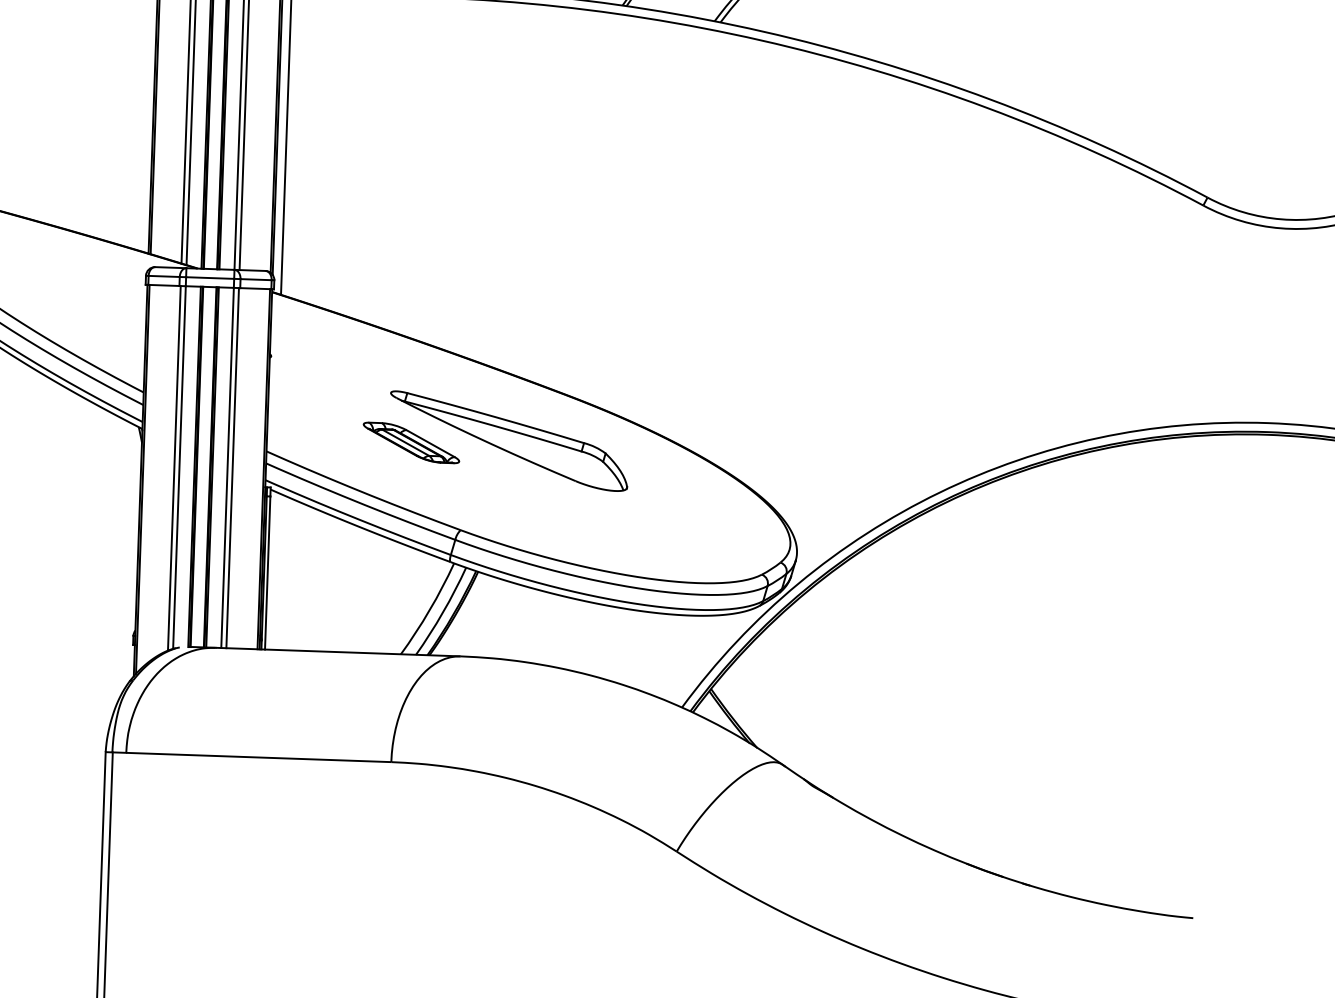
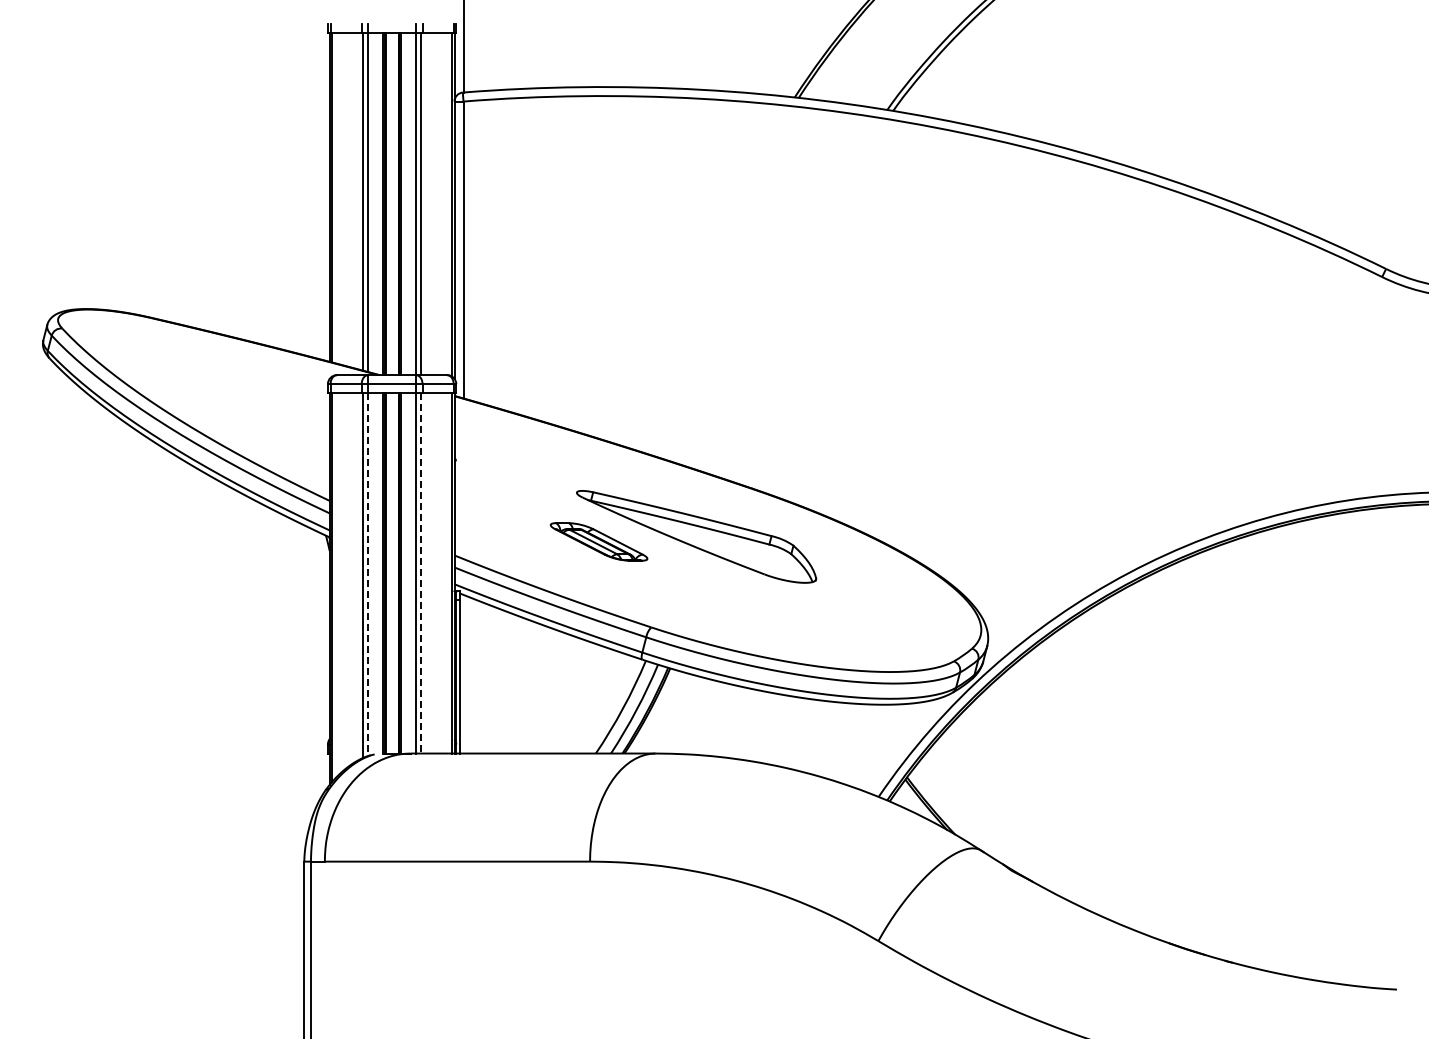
line: (179, 468) -> (368, 575), solid -> dashed
line: (232, 468) -> (421, 573), solid -> dashed

